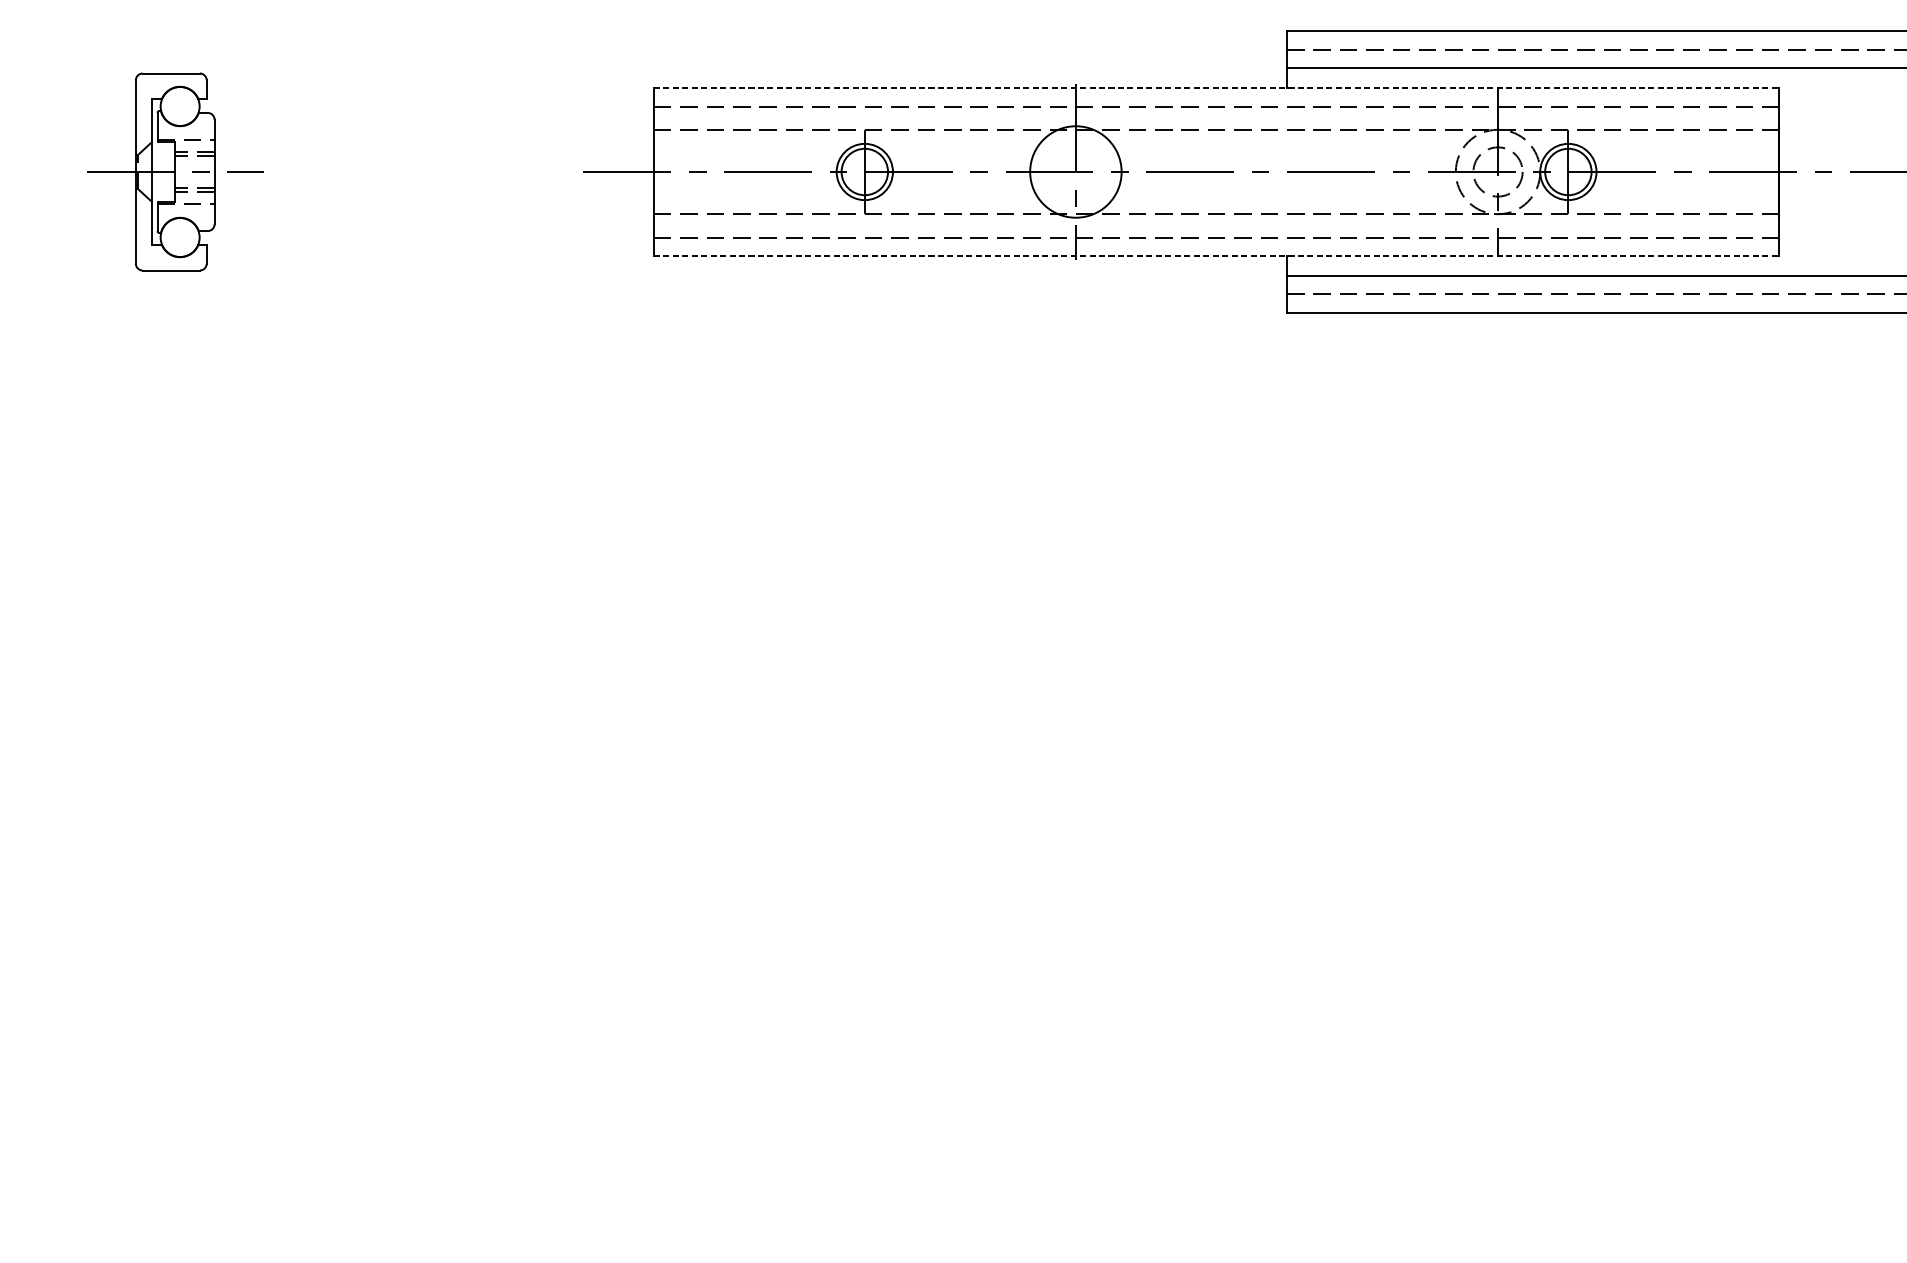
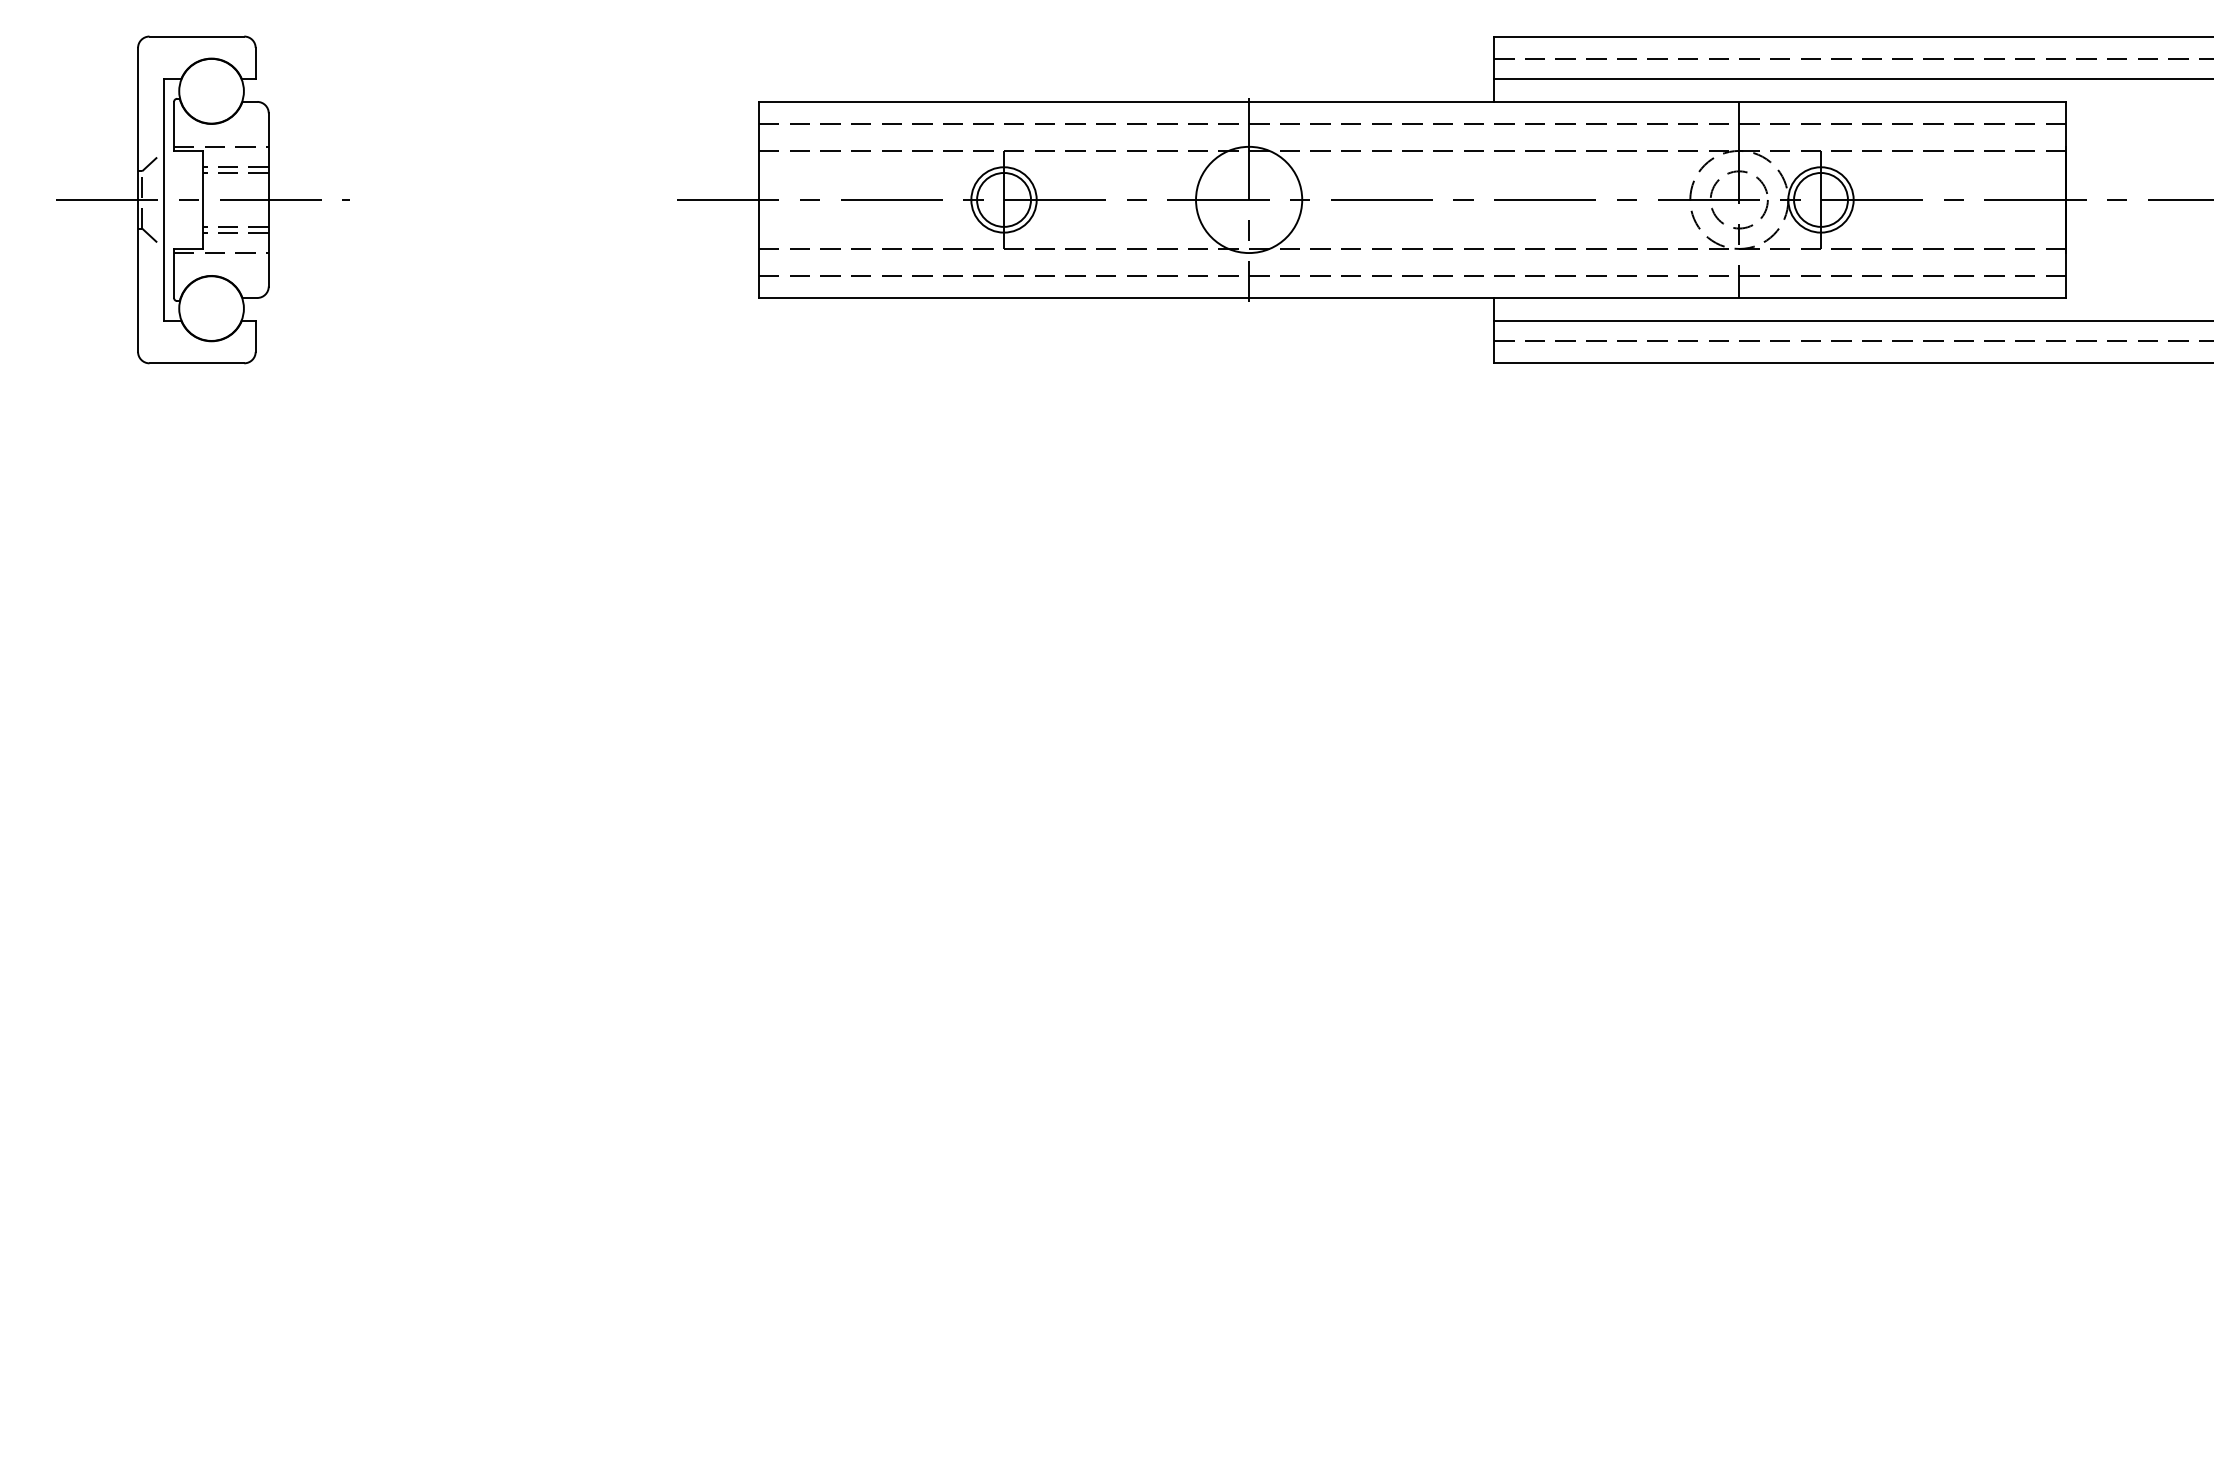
line: (1216, 87) -> (1412, 101), dashed -> solid
part: (174, 171) -> (202, 199), size x1.43
line: (1216, 256) -> (1412, 297), dashed -> solid

